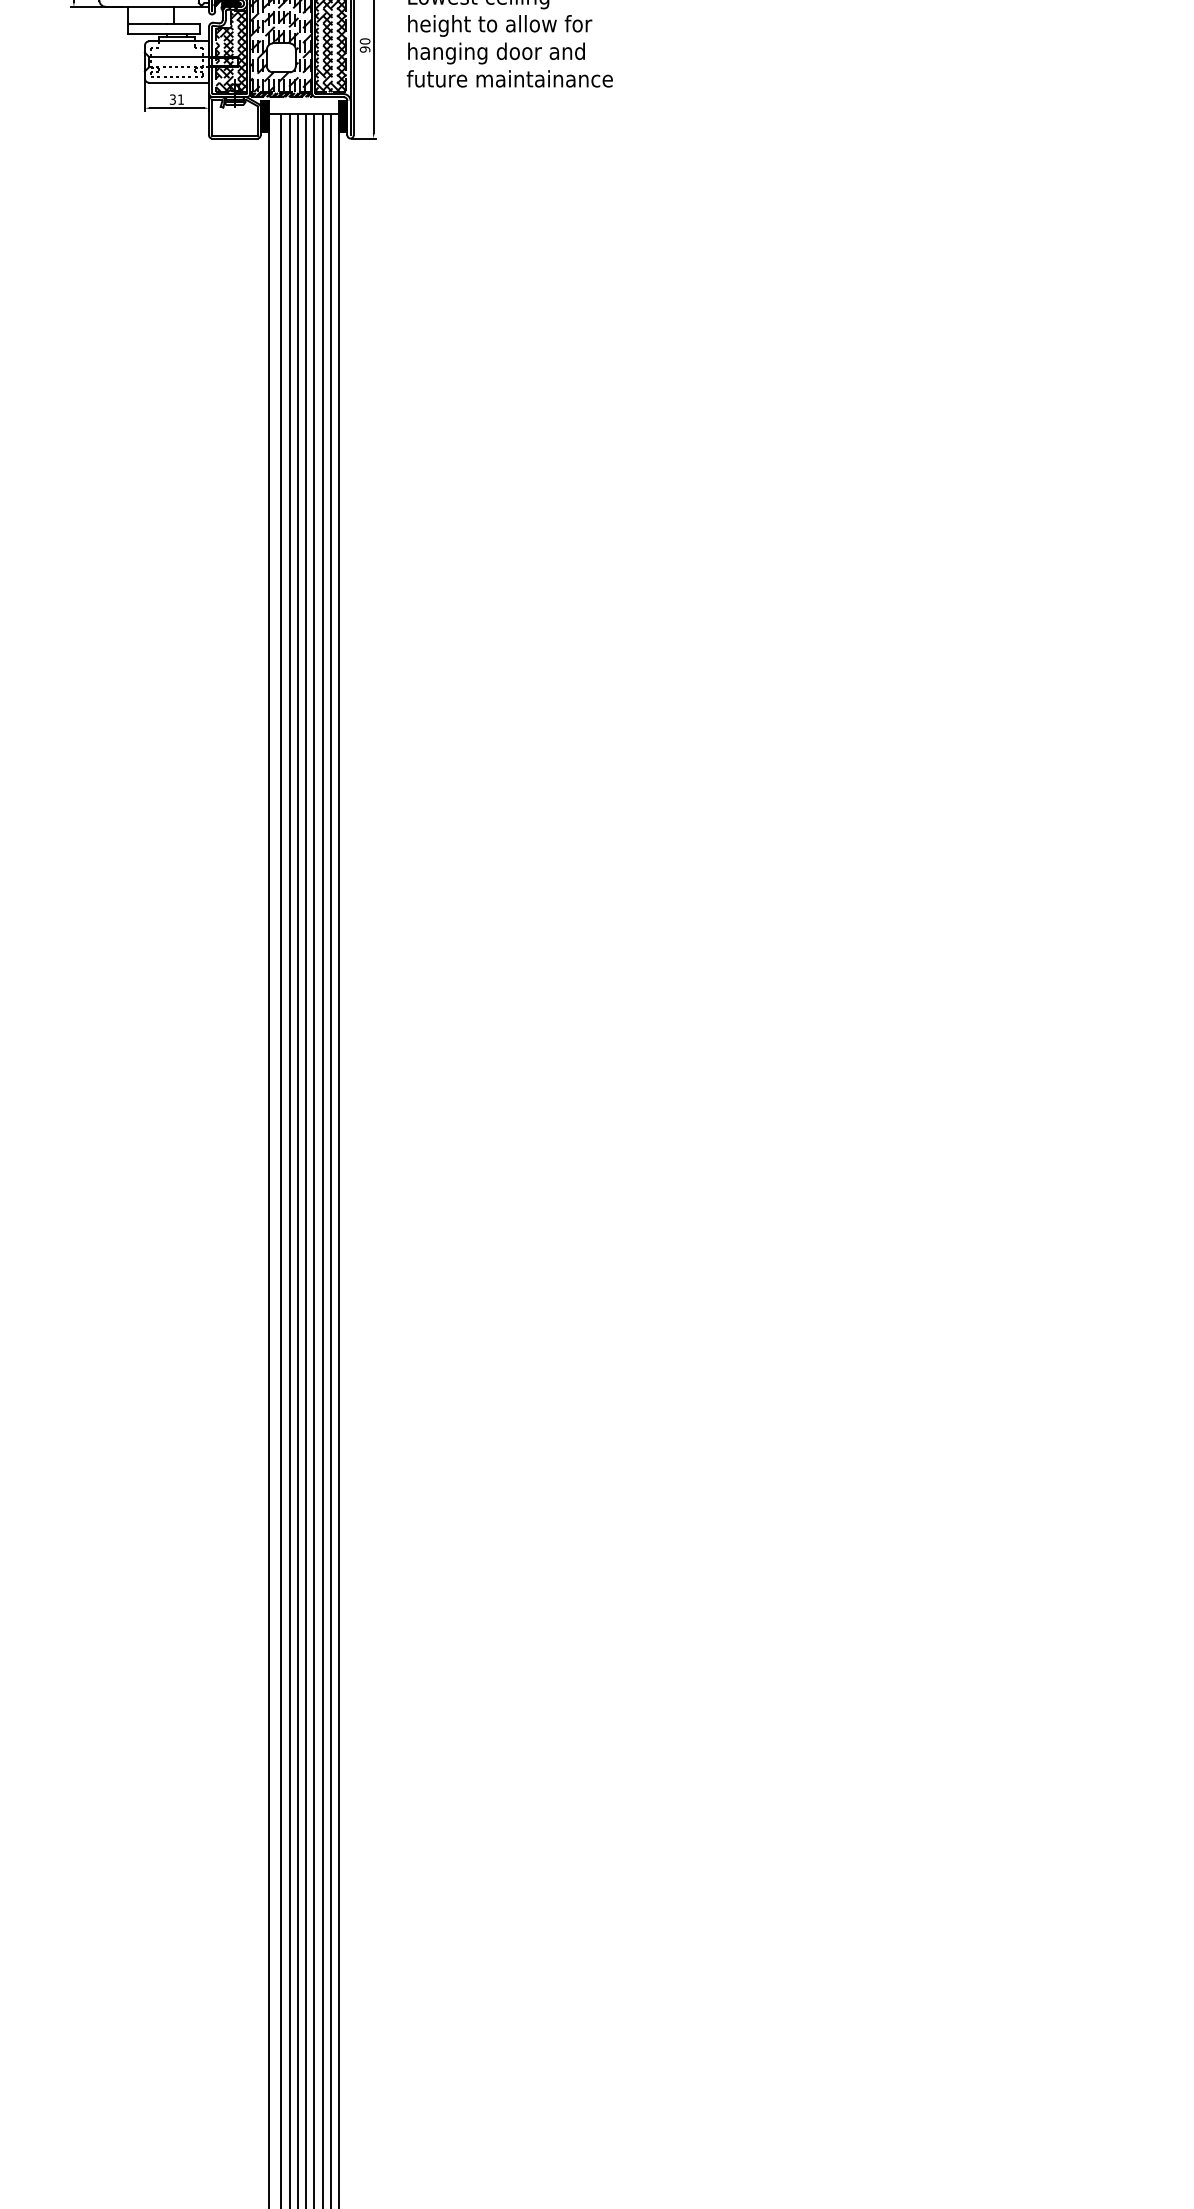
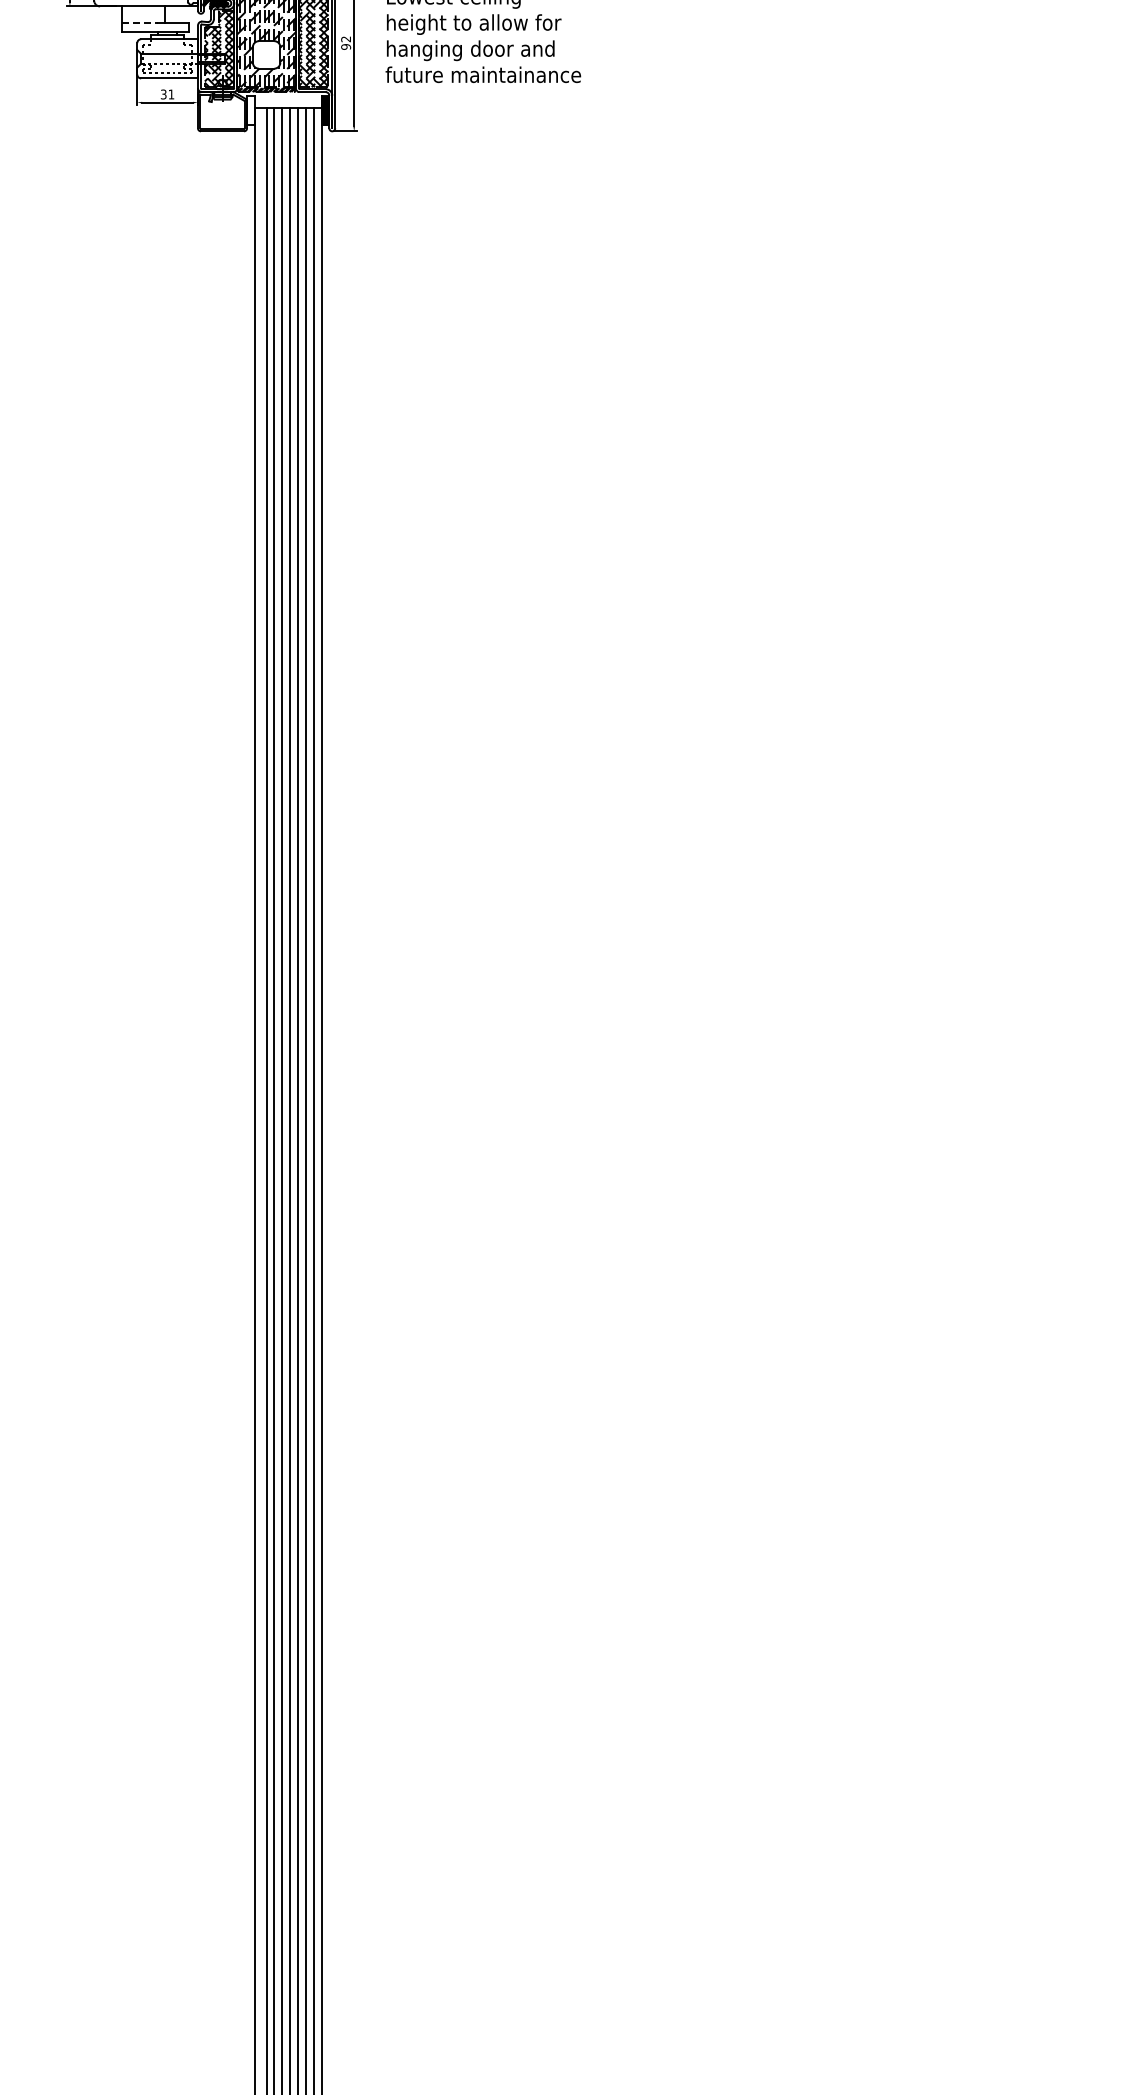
line: (148, 23) -> (140, 22), solid -> dashed
text: (365, 41) -> (346, 39), 90 -> 92
hatch: (264, 116) -> (250, 110), removed

